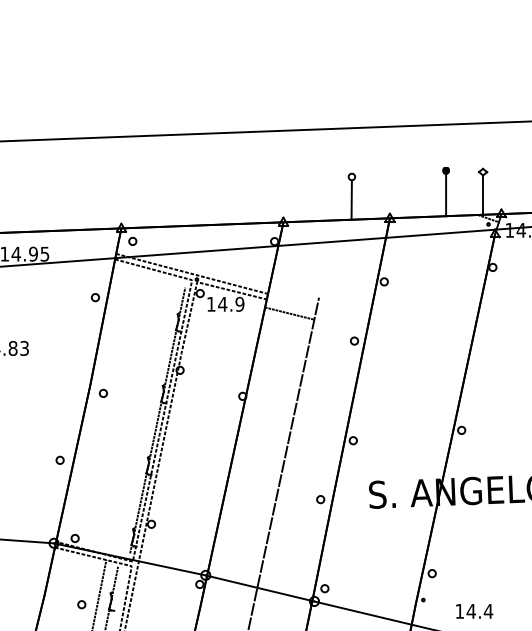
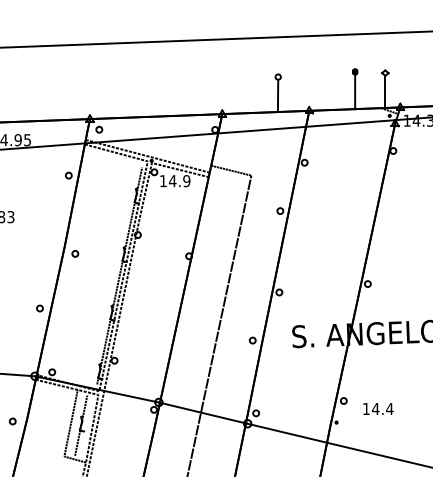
line: (289, 313) -> (231, 170), moved
part: (81, 604) -> (12, 421), moved
text: (474, 611) -> (378, 409), moved

